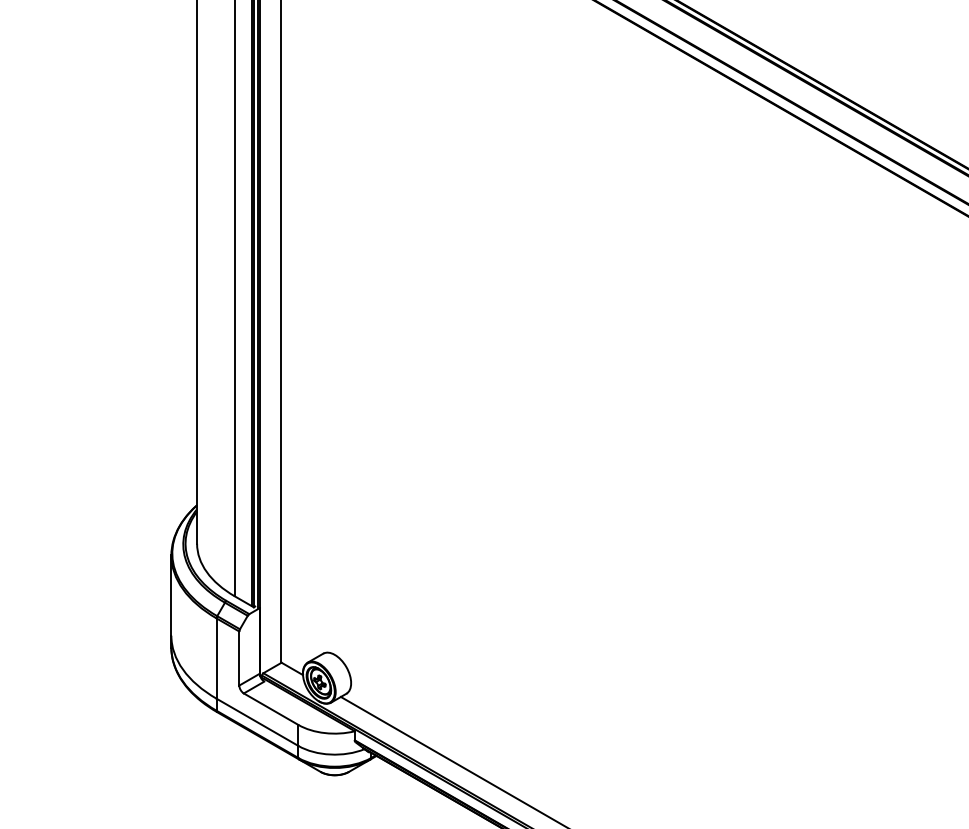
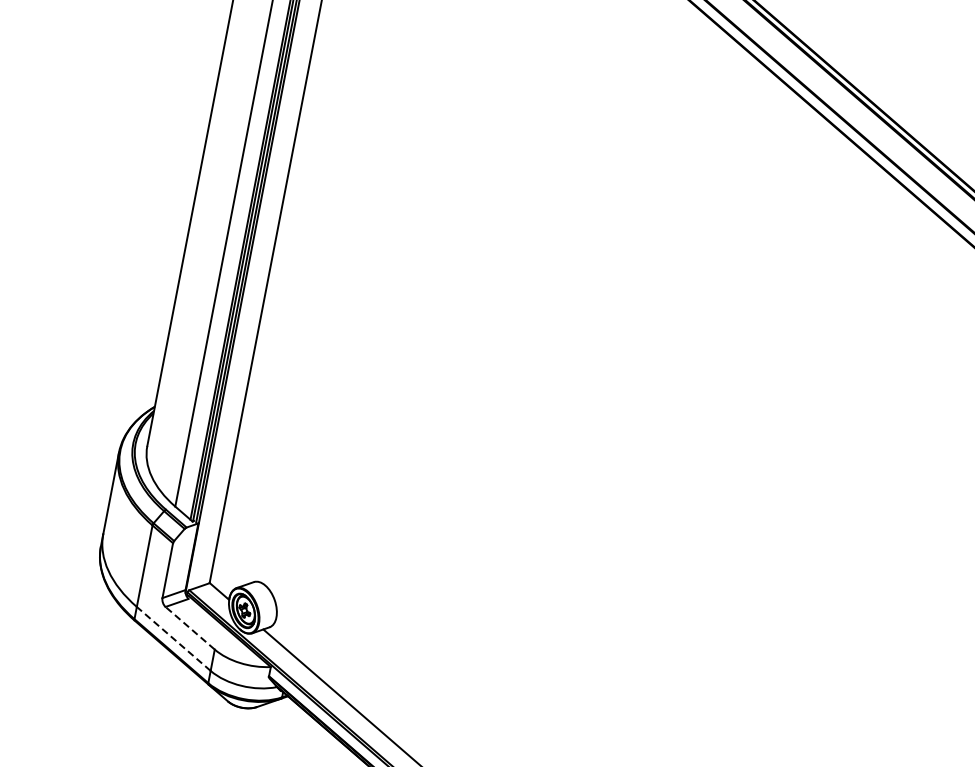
line: (271, 709) -> (190, 628), solid -> dashed
line: (257, 722) -> (173, 639), solid -> dashed

